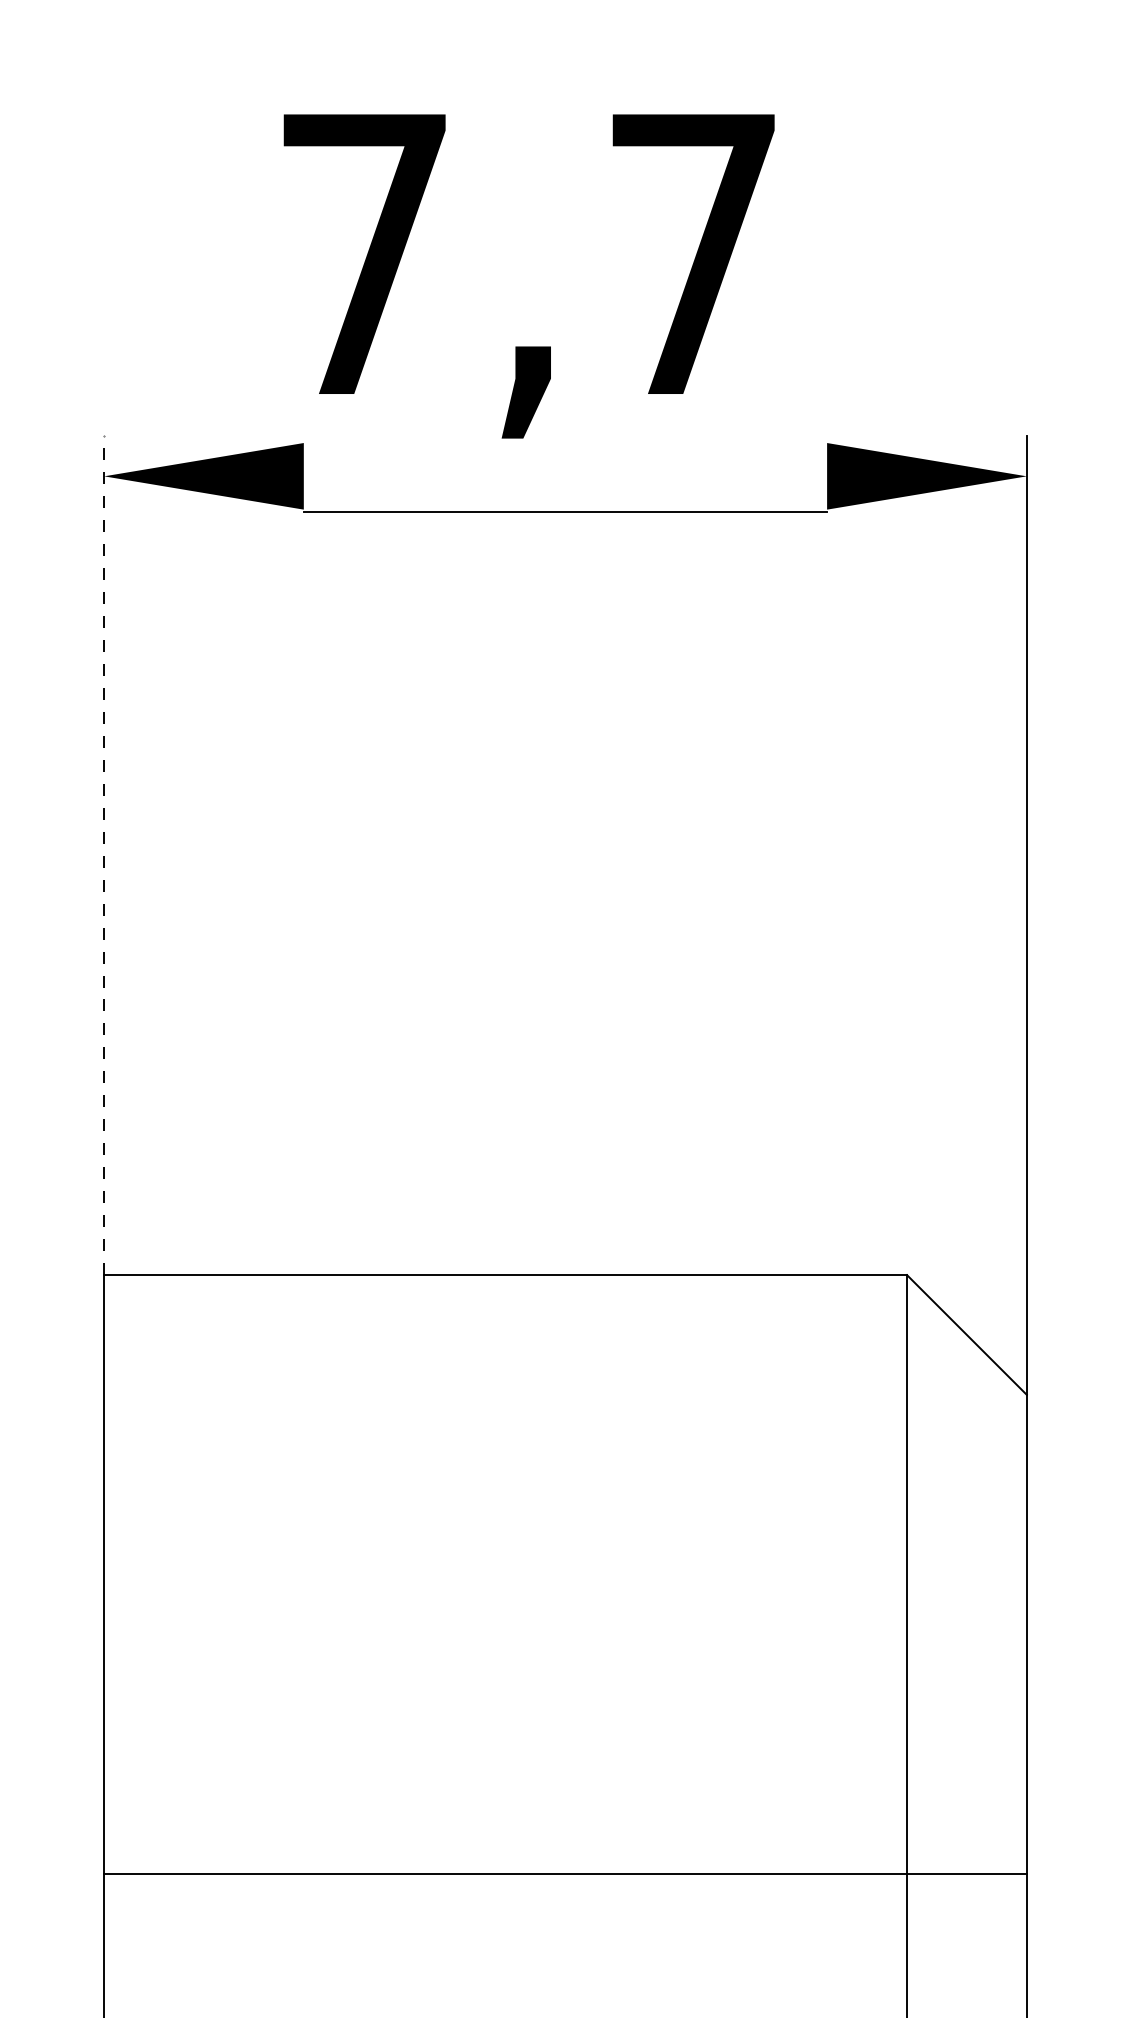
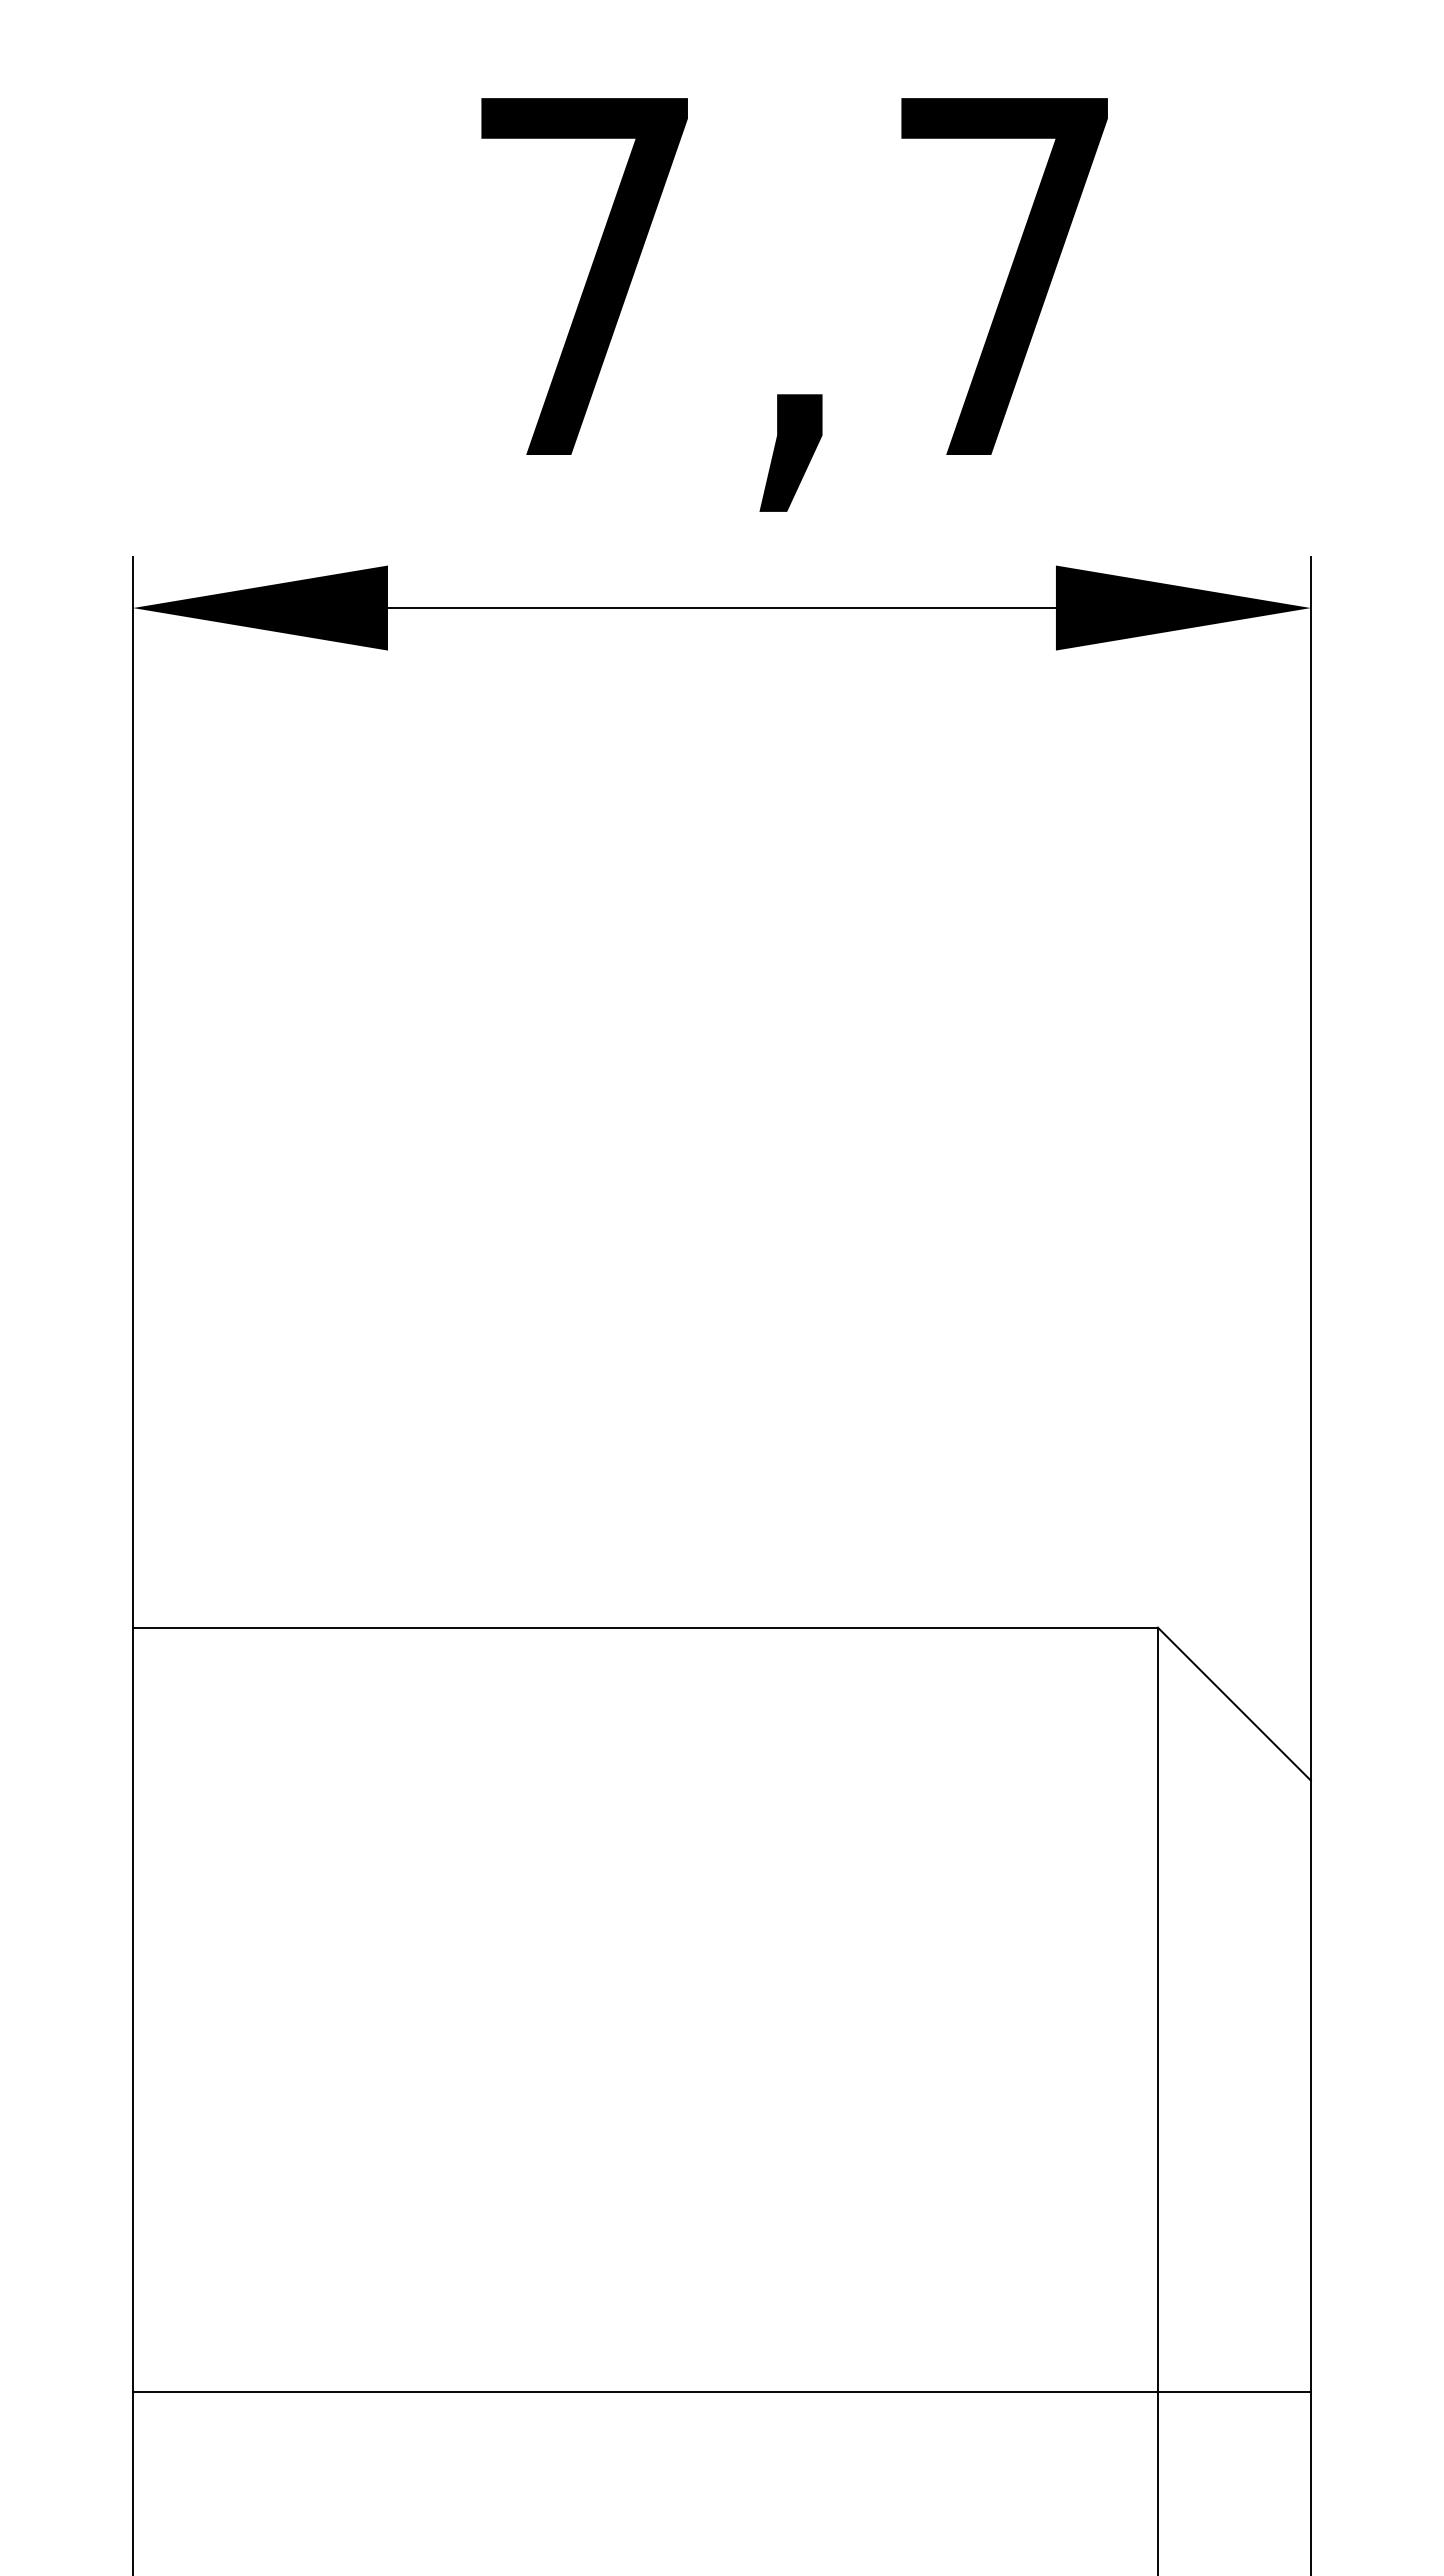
text: (529, 276) -> (794, 304), moved
line: (565, 511) -> (721, 608), moved
line: (104, 855) -> (133, 1091), dashed -> solid

